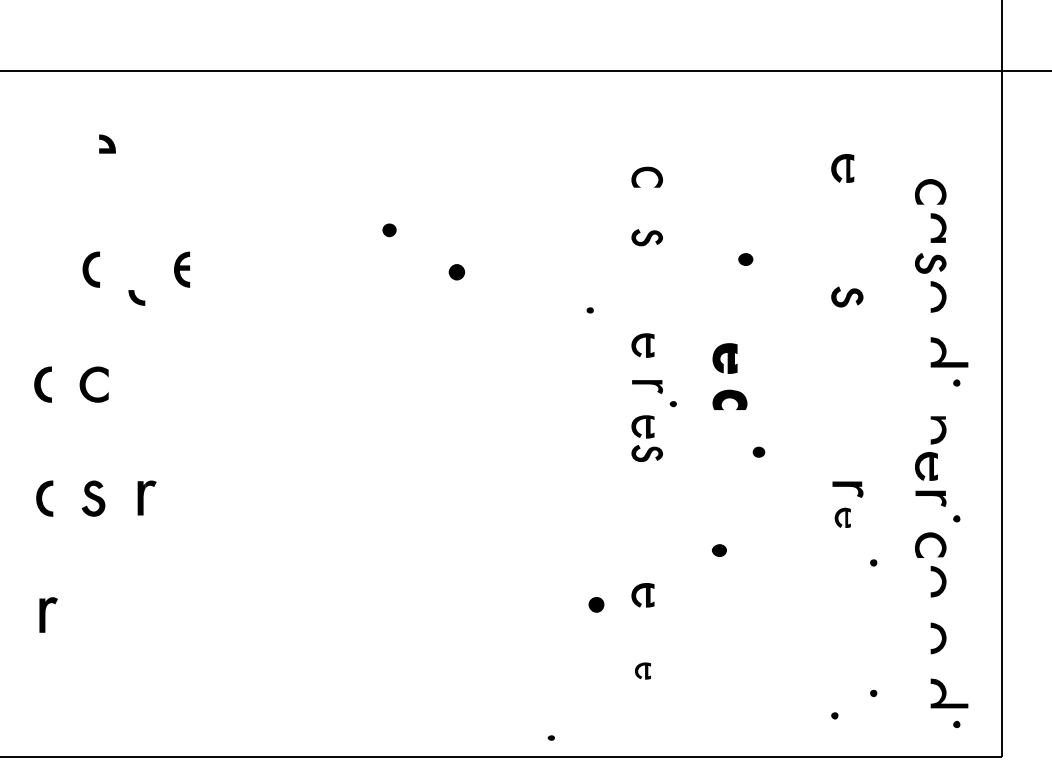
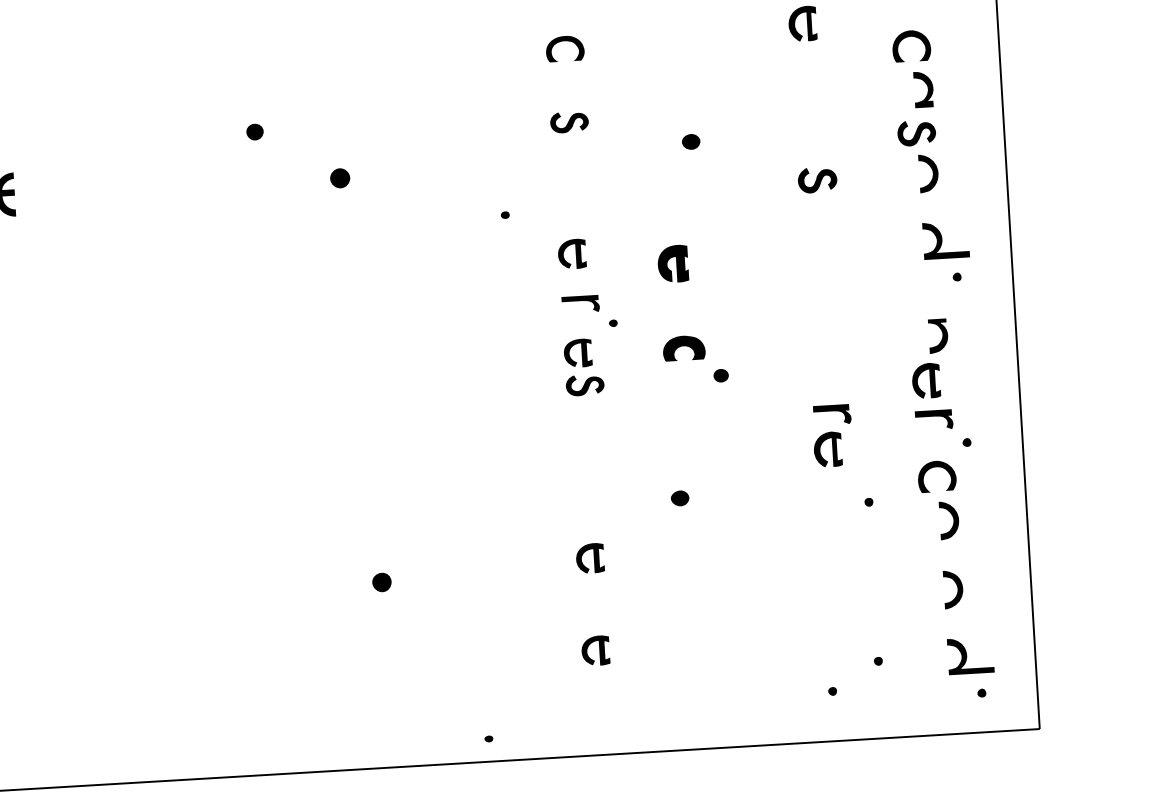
part: (729, 399) -> (683, 347), moved
part: (842, 517) -> (827, 449), size x1.43
part: (596, 604) -> (381, 582), moved
part: (642, 670) -> (595, 650), size x1.43

